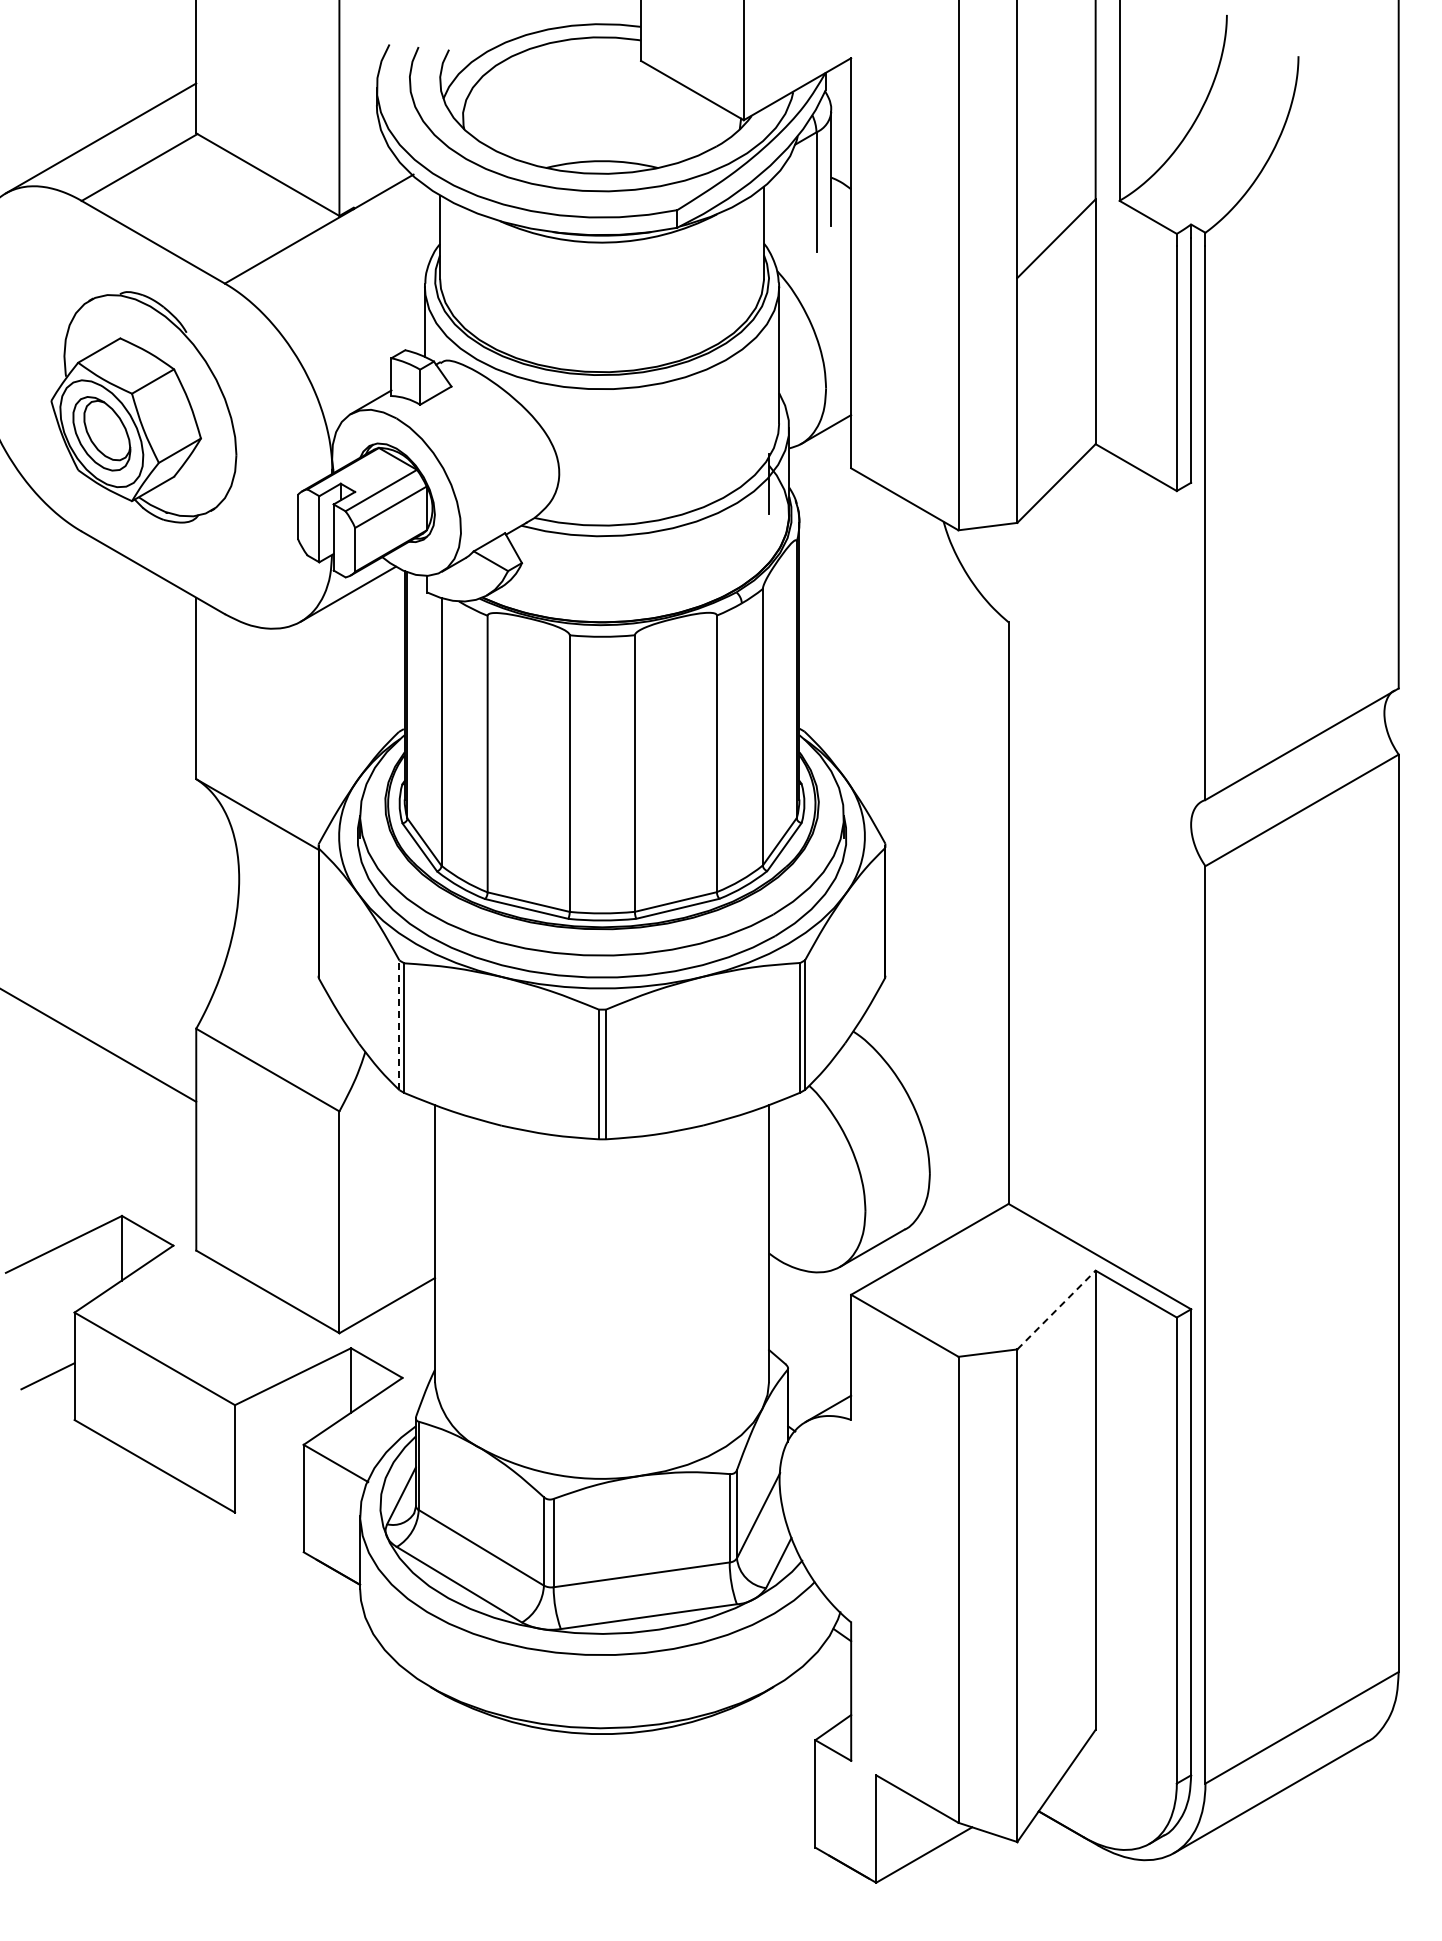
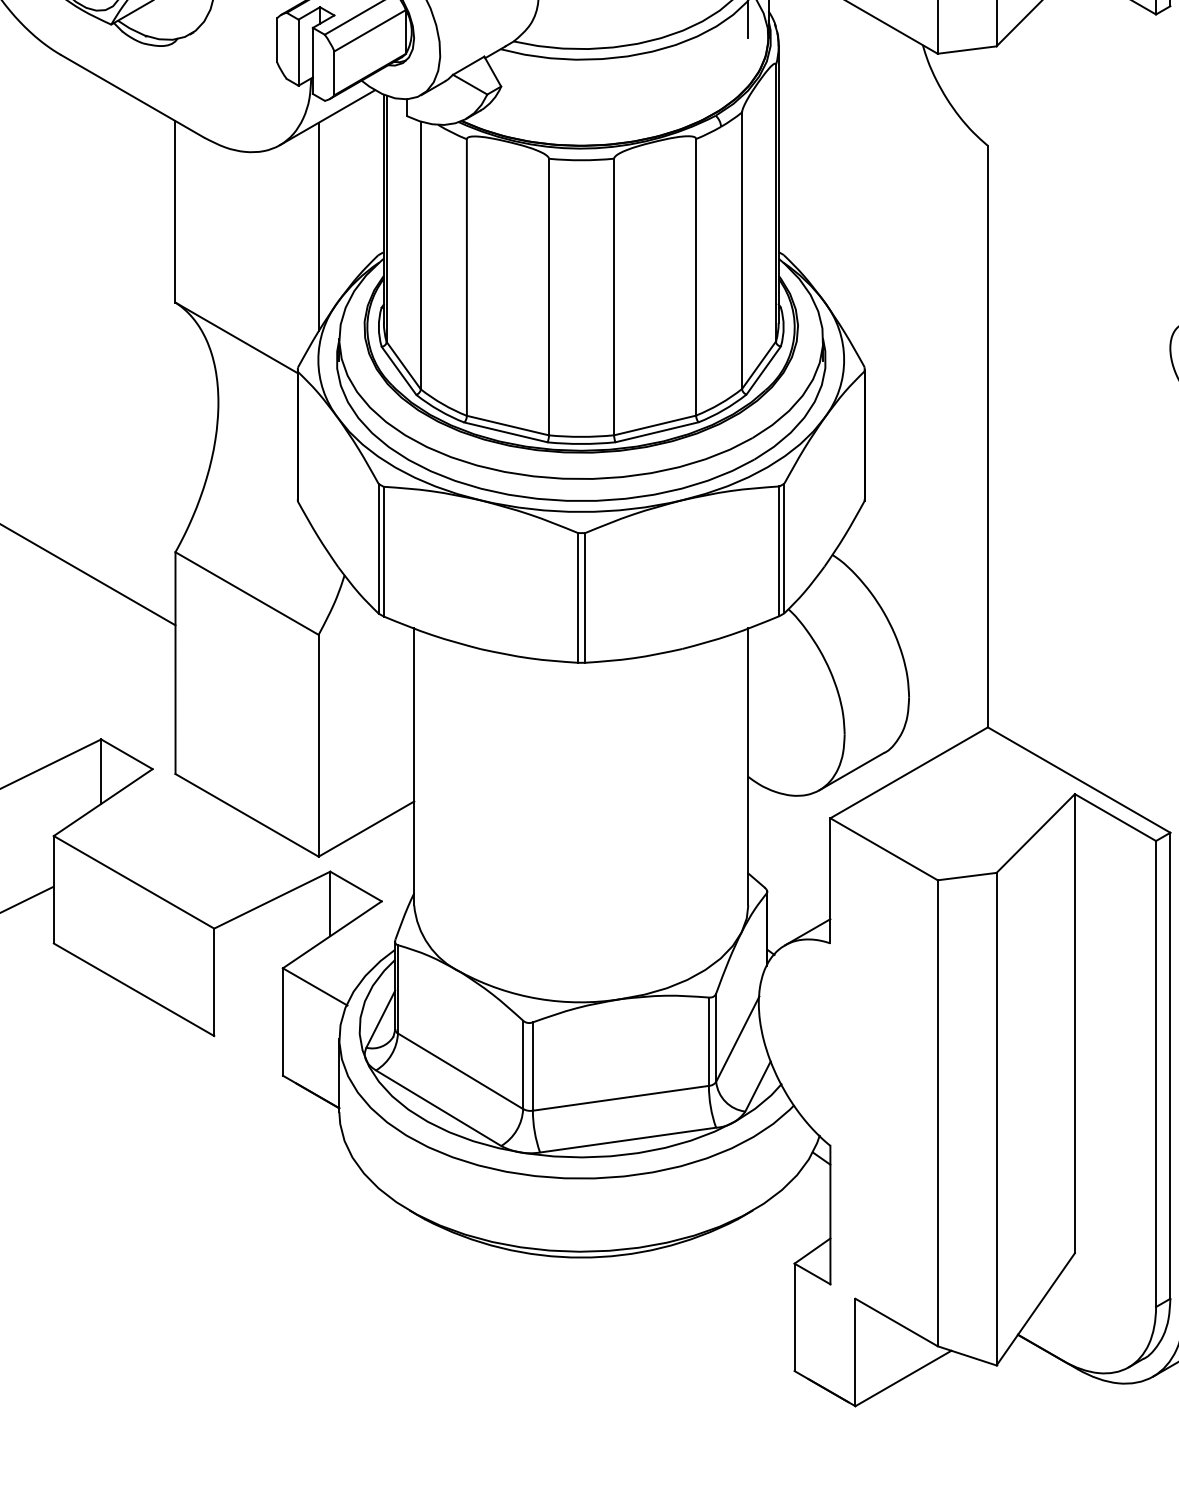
line: (339, 703) -> (318, 226), added
line: (399, 1025) -> (378, 548), dashed -> solid
line: (1056, 1310) -> (1035, 833), dashed -> solid

